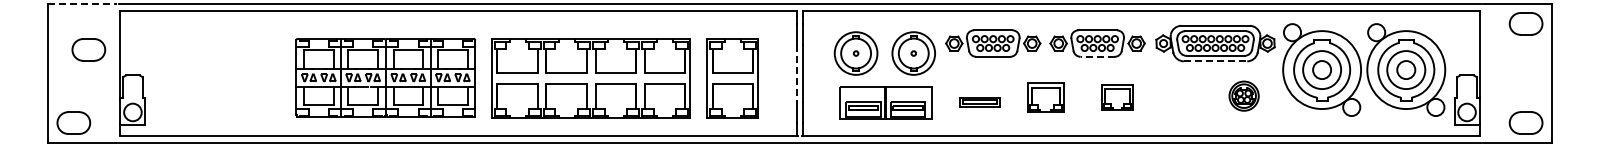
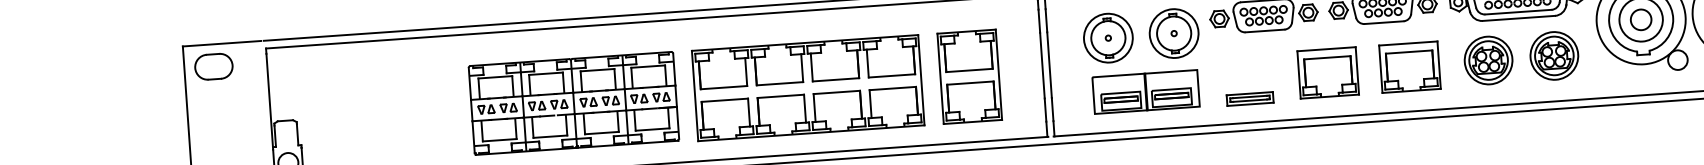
line: (82, 4) -> (222, 43), dashed -> solid
part: (88, 49) -> (213, 66), moved
line: (1097, 56) -> (1383, 22), dashed -> solid
line: (1215, 61) -> (1518, 18), dashed -> solid
line: (796, 73) -> (1041, 65), dashed -> solid
part: (1186, 95) -> (1488, 59), added
part: (1243, 95) -> (1553, 55), size x1.43
part: (1045, 96) -> (1327, 72), size x1.43
part: (1117, 96) -> (1409, 66), size x1.67
part: (979, 102) -> (1249, 99), moved

